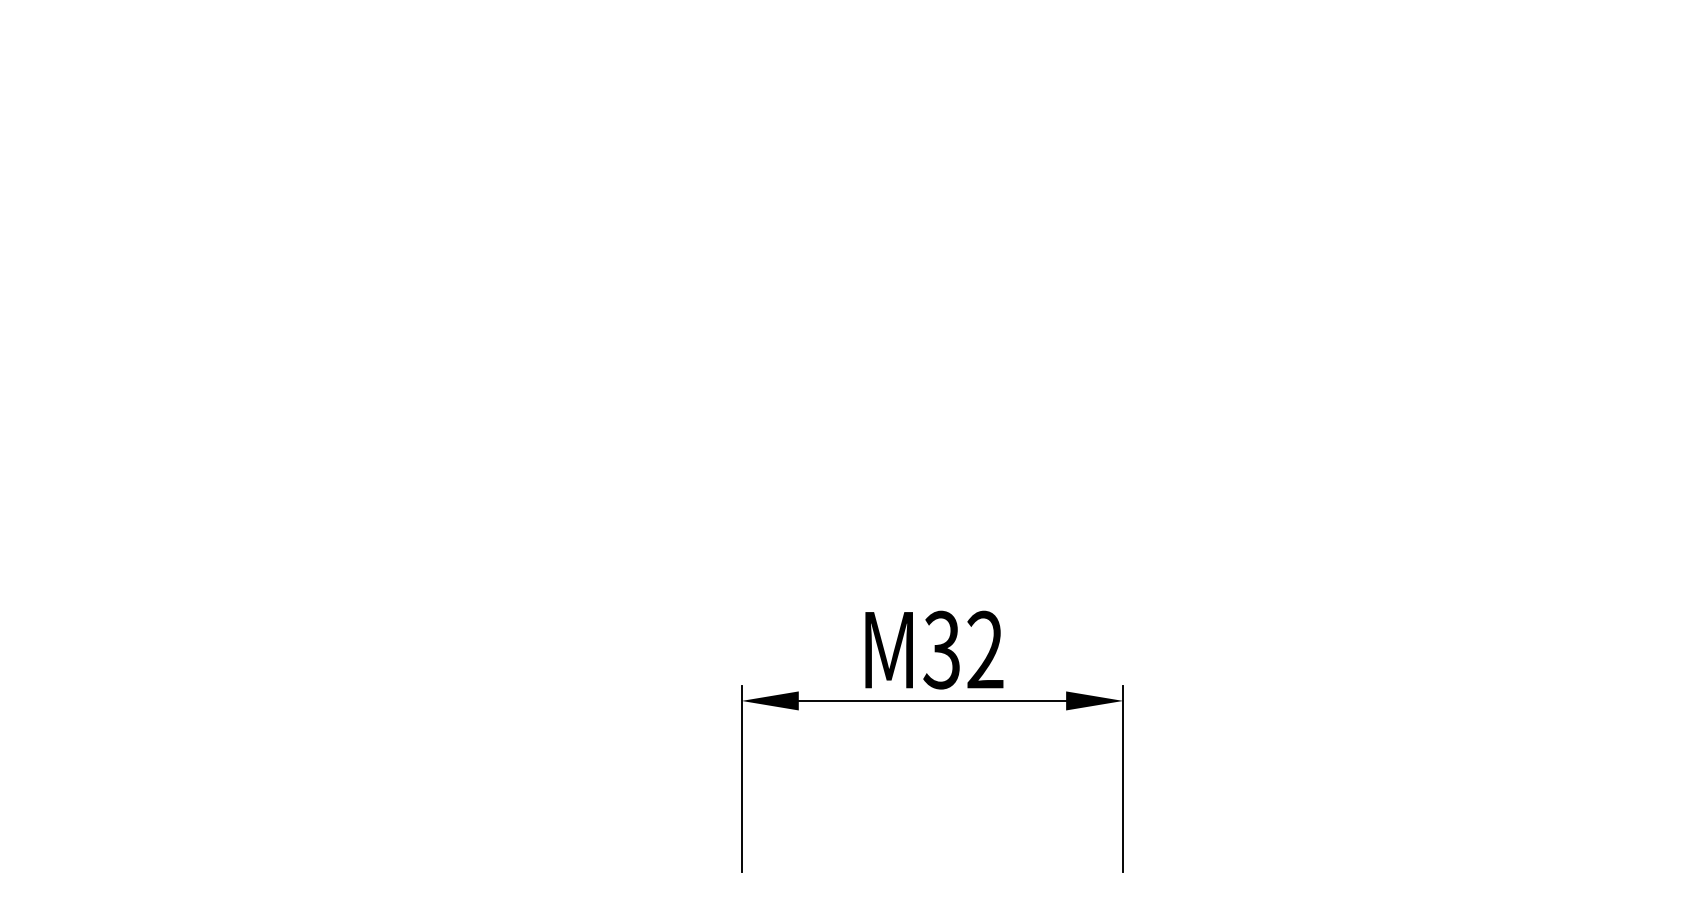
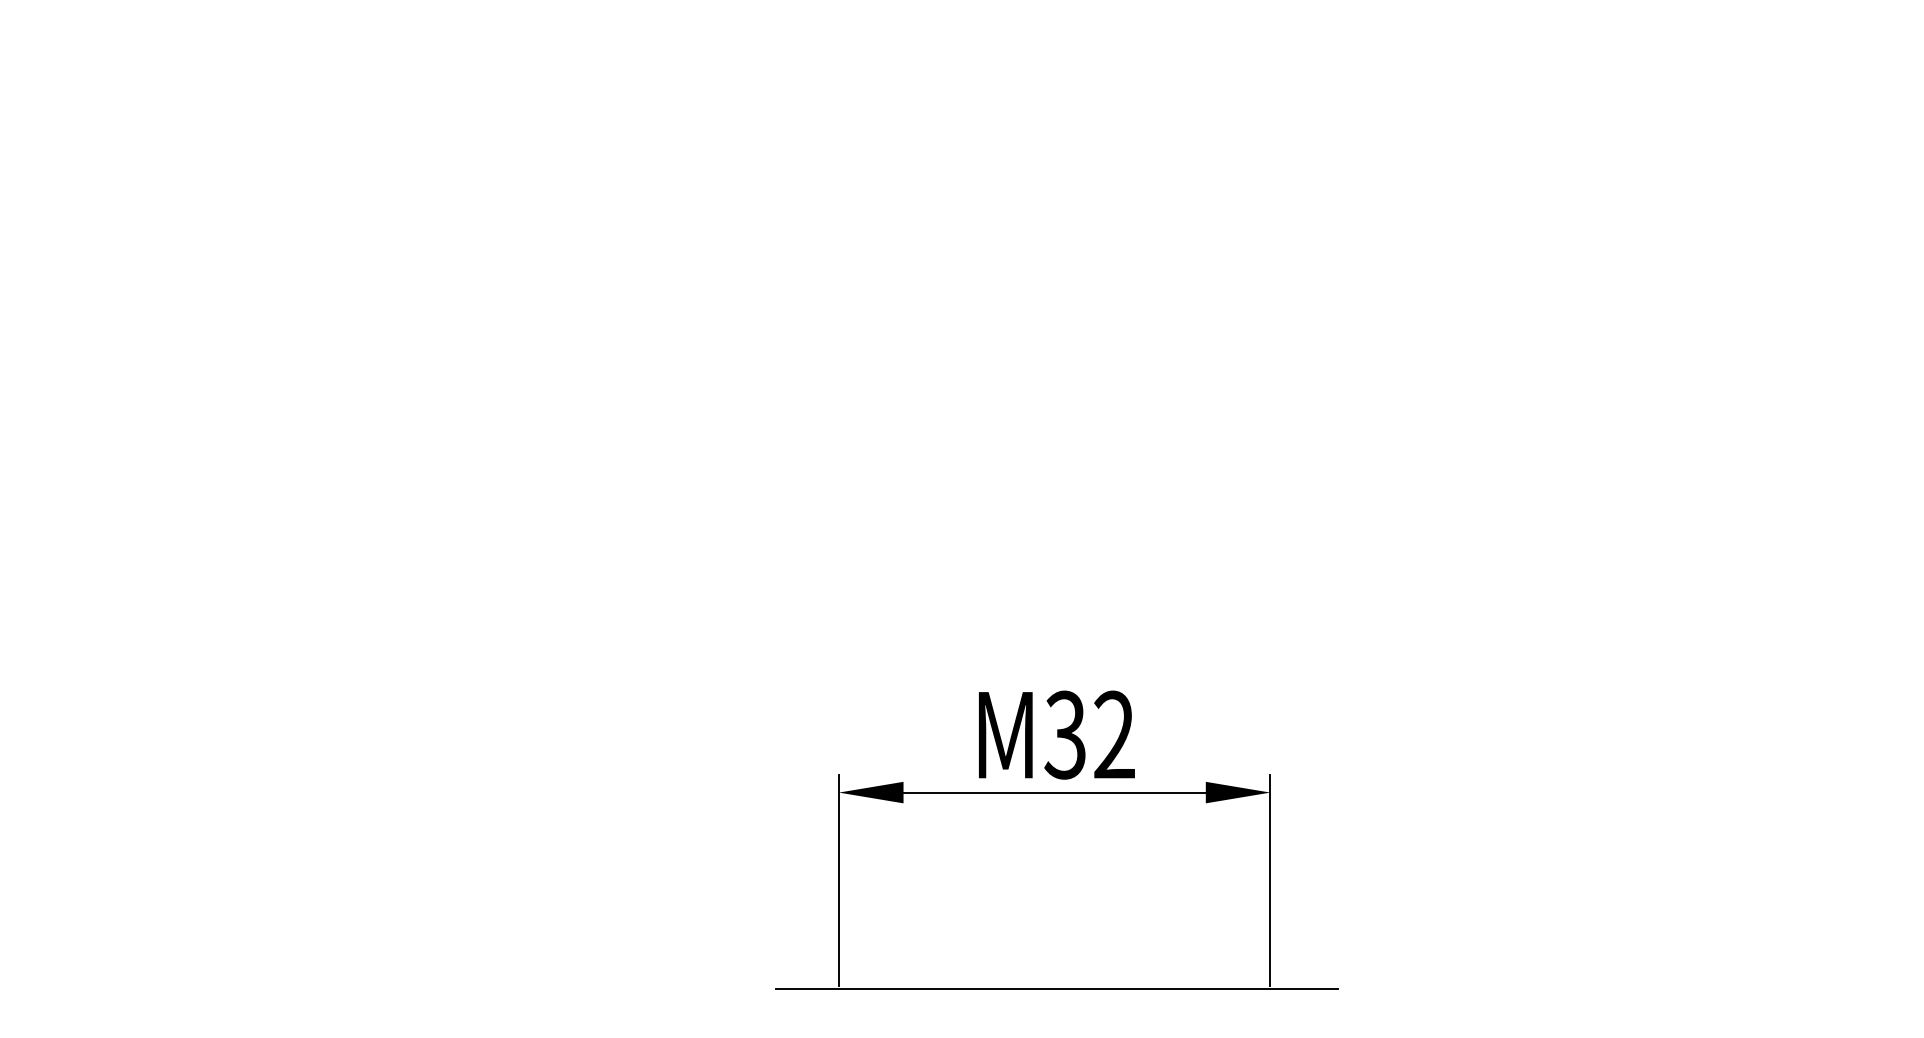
line: (934, 875) -> (1056, 989), added

